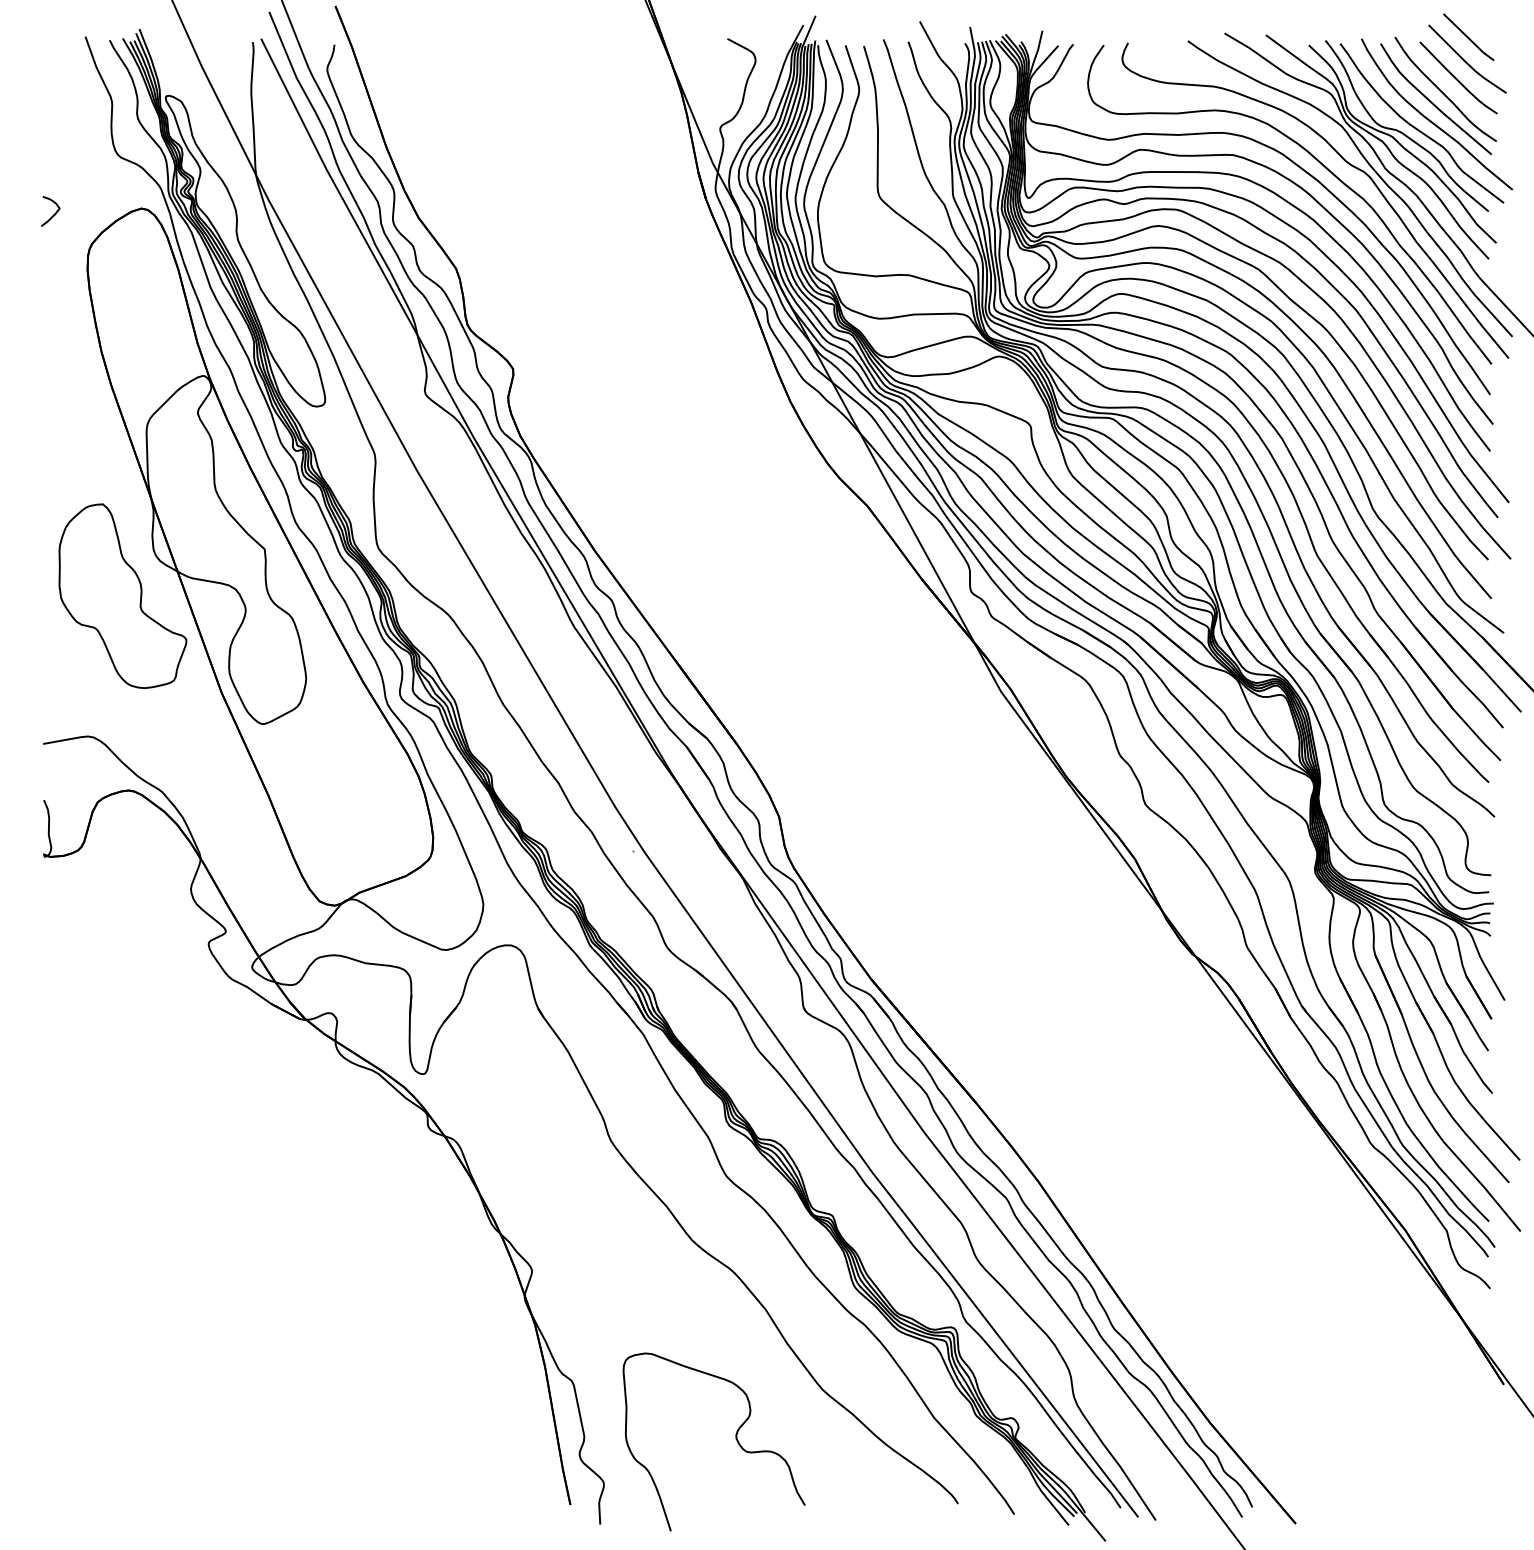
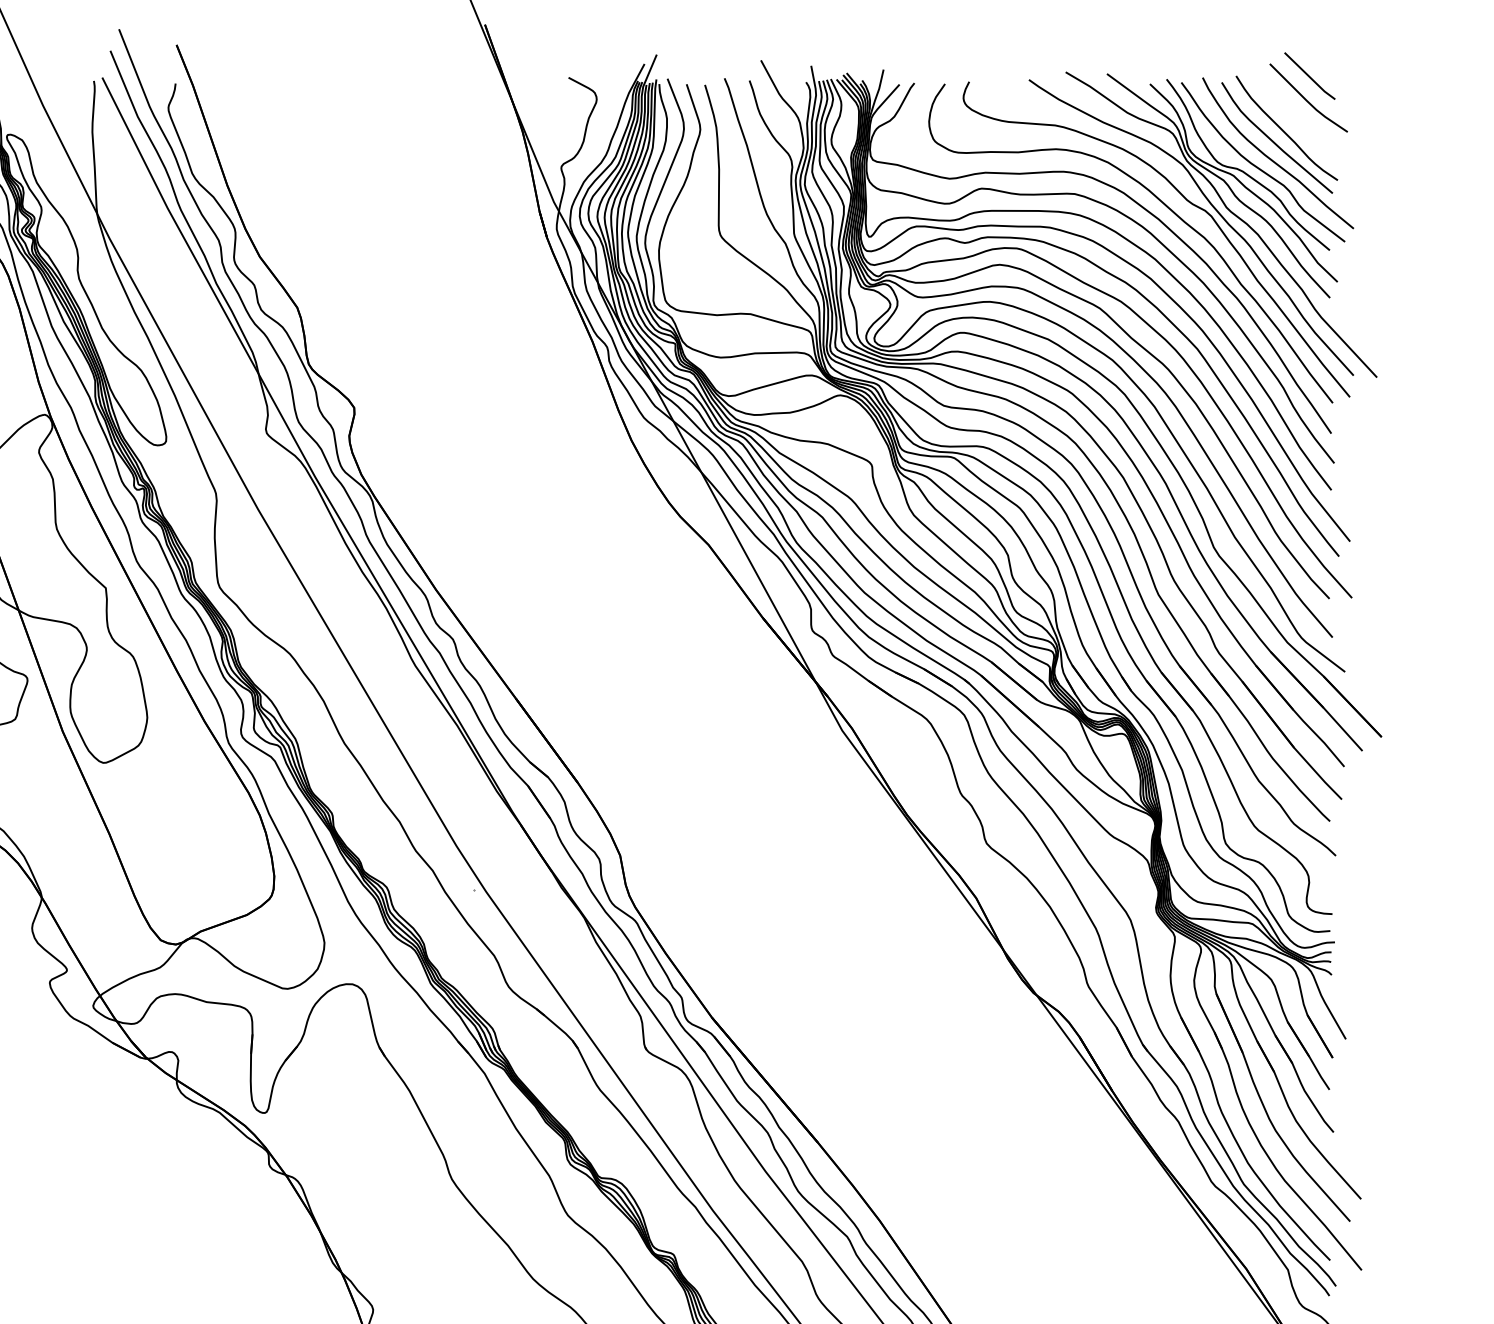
curve: (1457, 78) -> (1298, 117), removed

